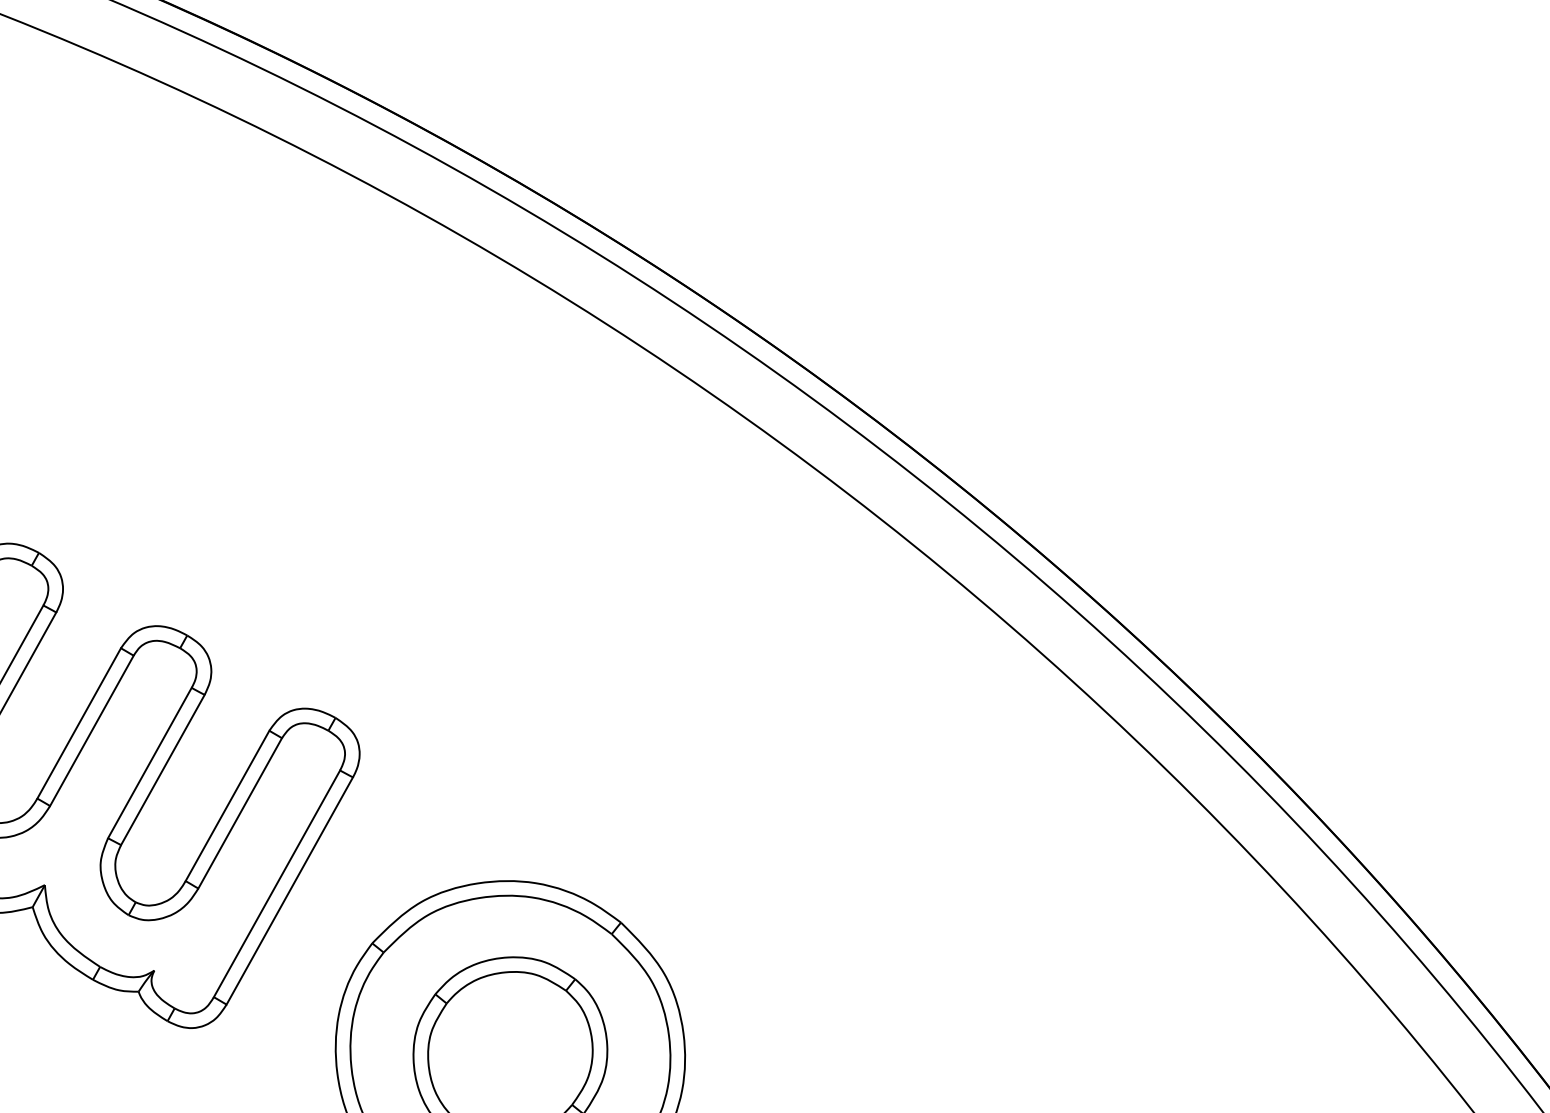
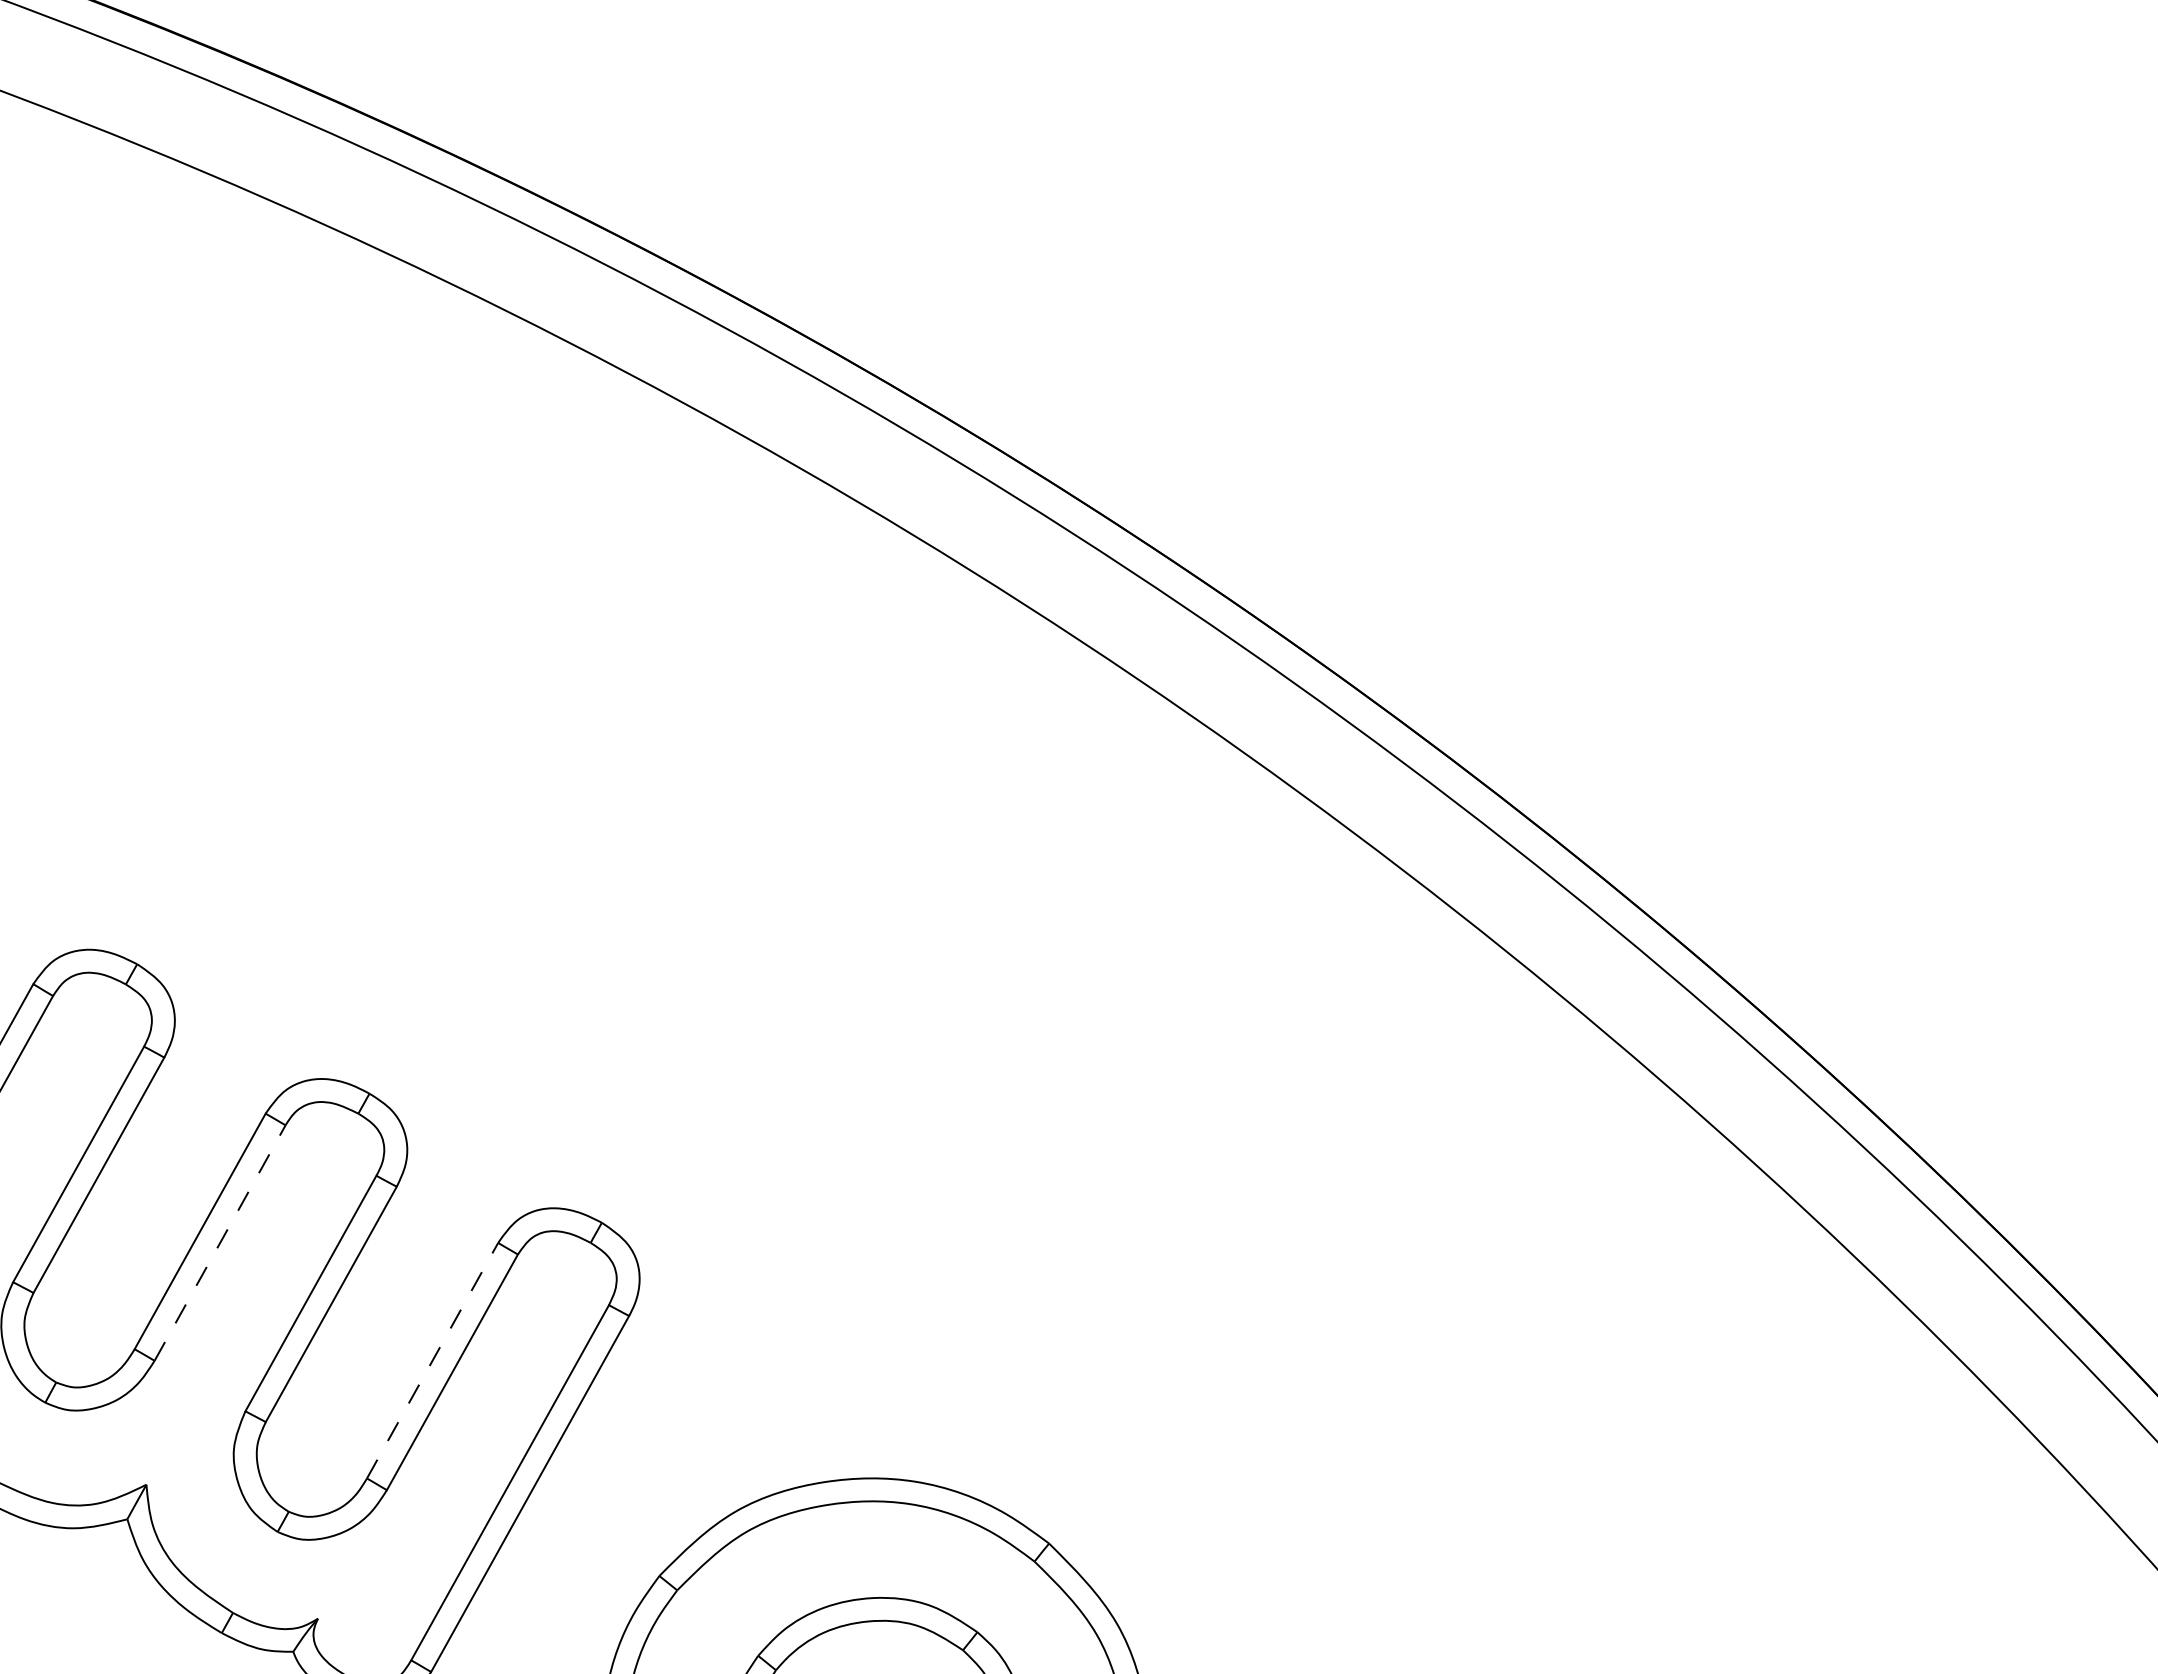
line: (92, 730) -> (221, 1242), solid -> dashed
line: (227, 805) -> (432, 1360), solid -> dashed

